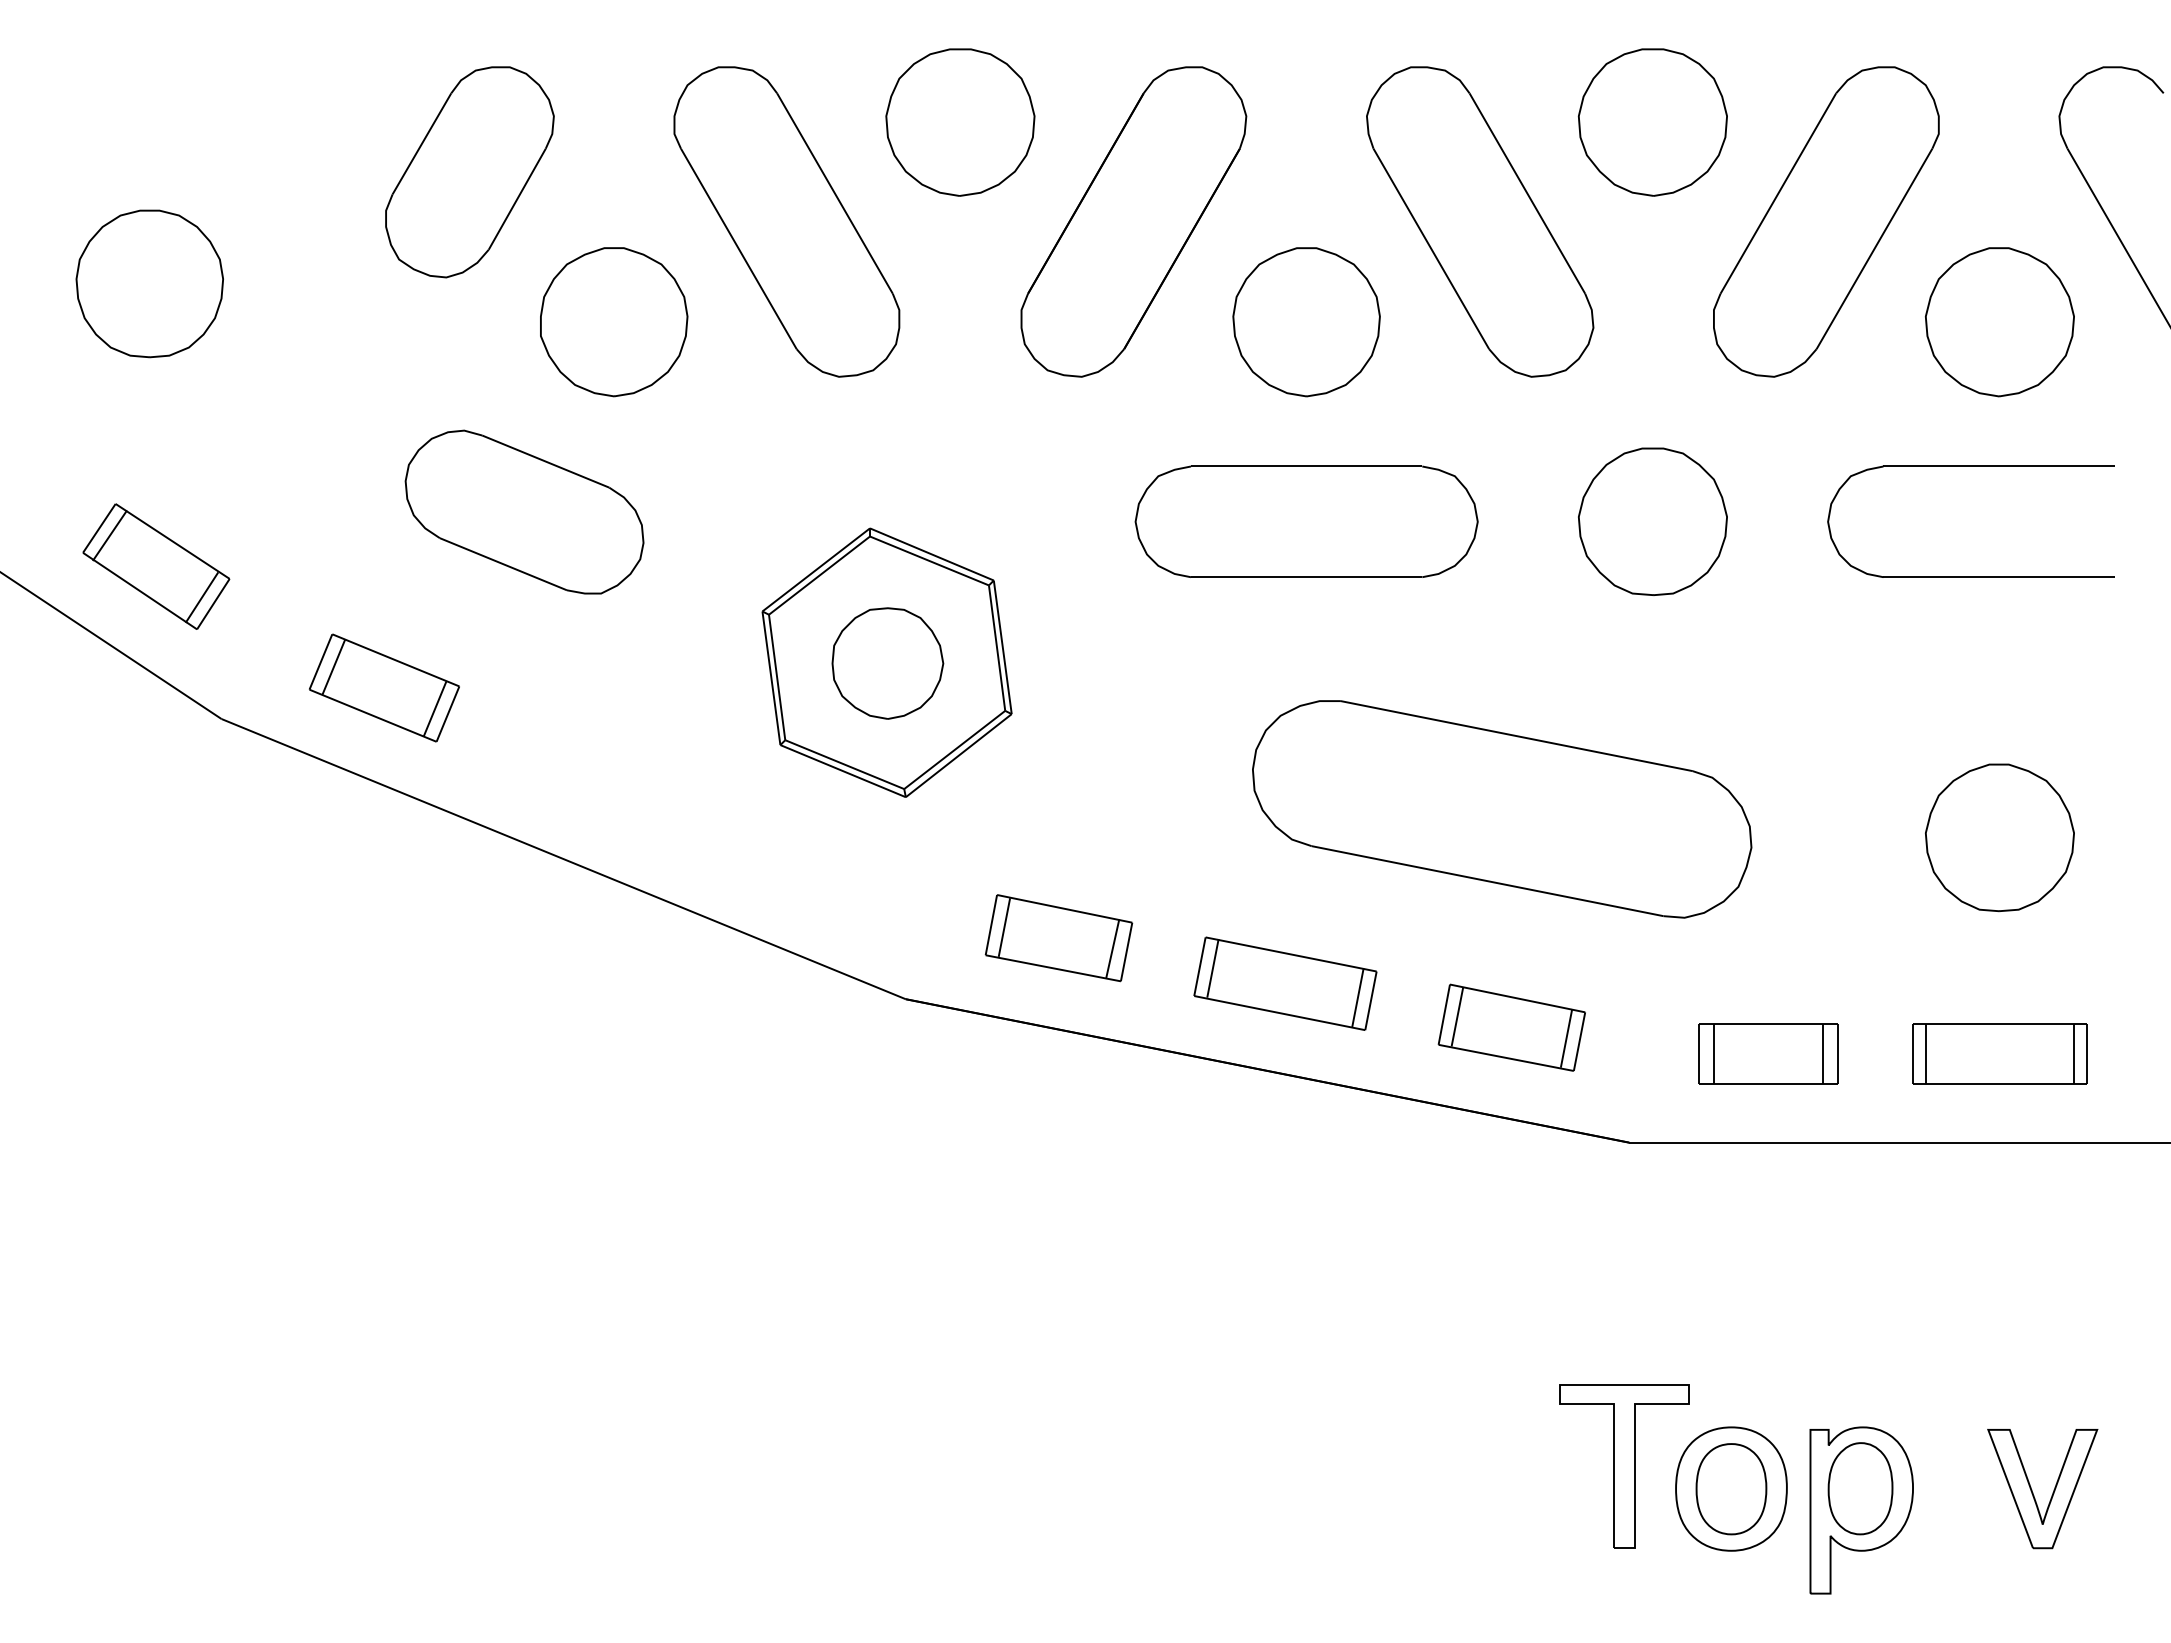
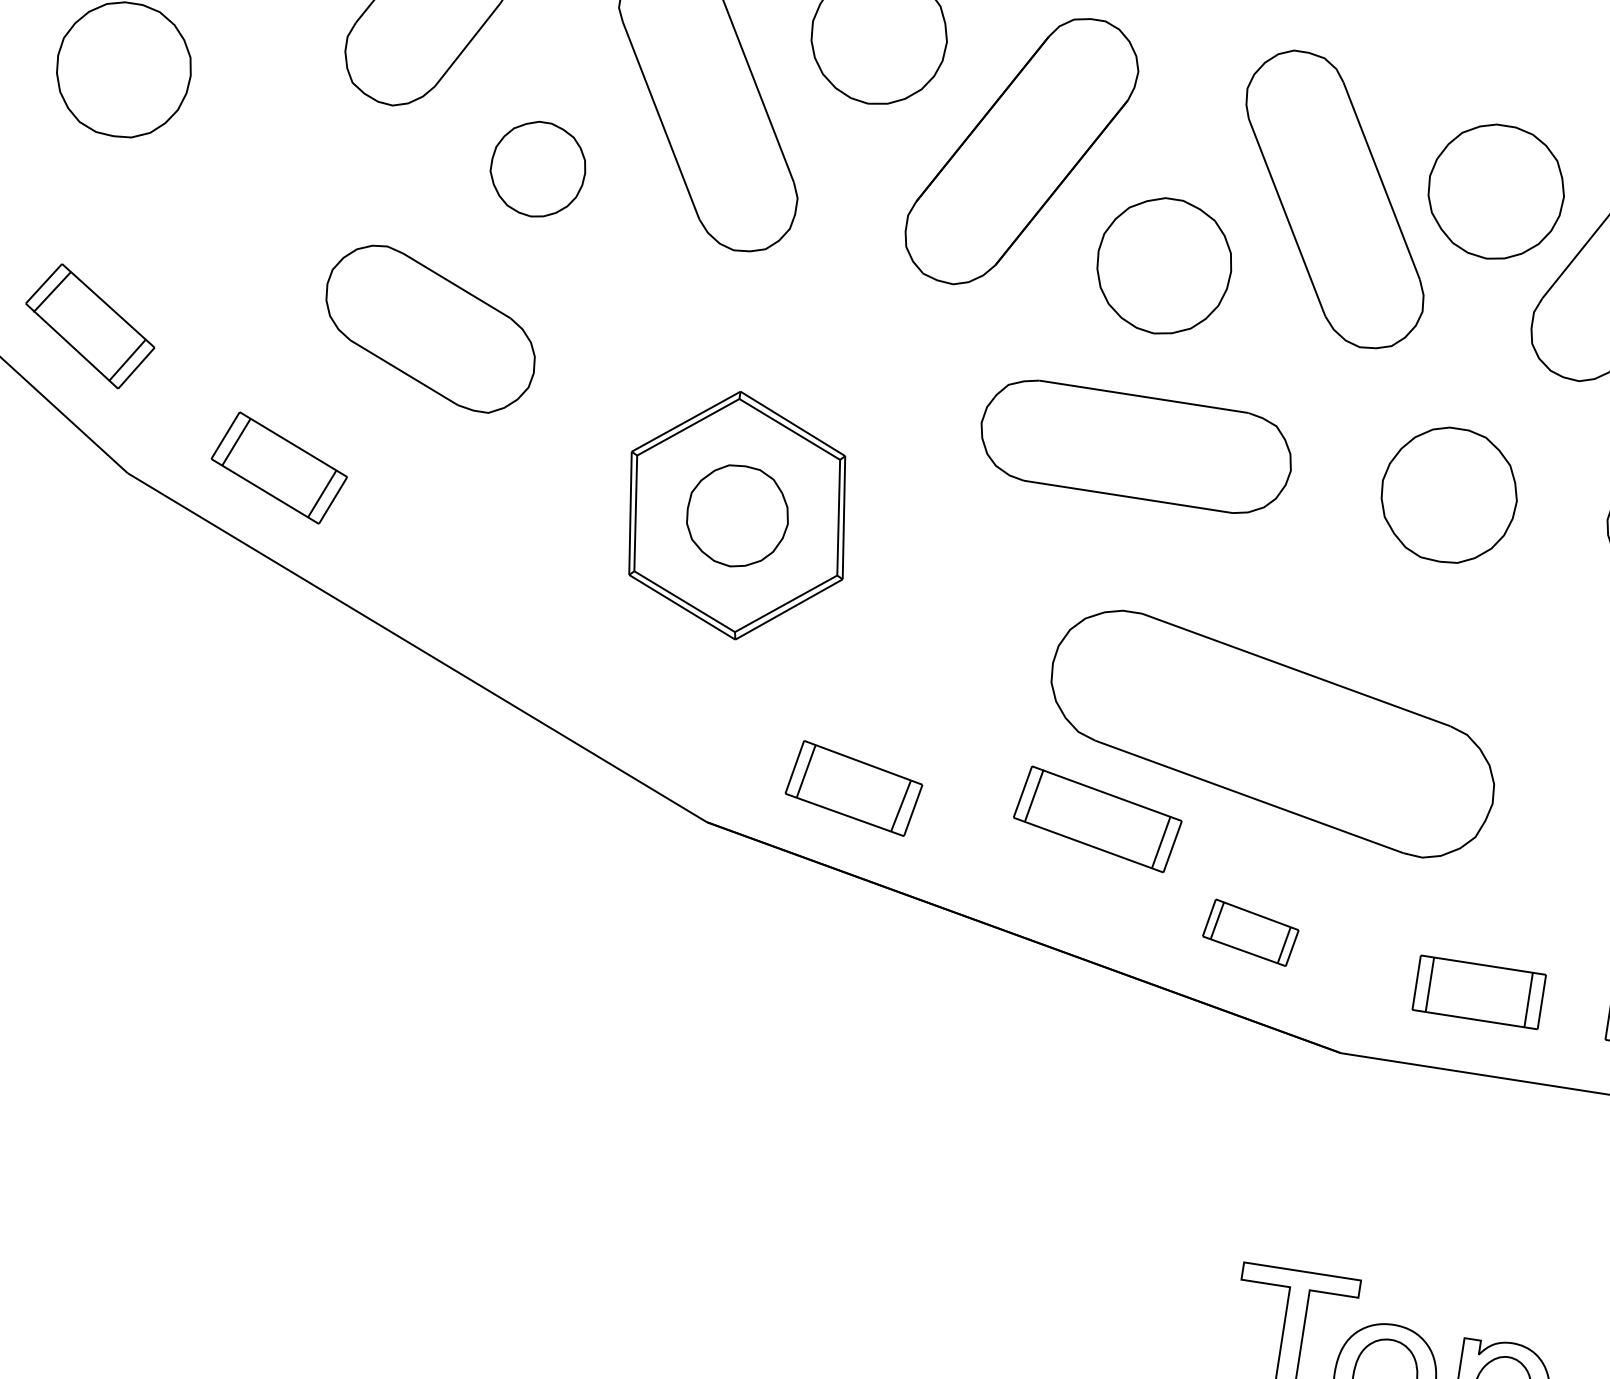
part: (1652, 122) -> (1495, 192), moved
part: (614, 322) -> (538, 169), size x0.7
part: (1285, 983) -> (1097, 819), moved
part: (1511, 1027) -> (1250, 932), size x0.7

